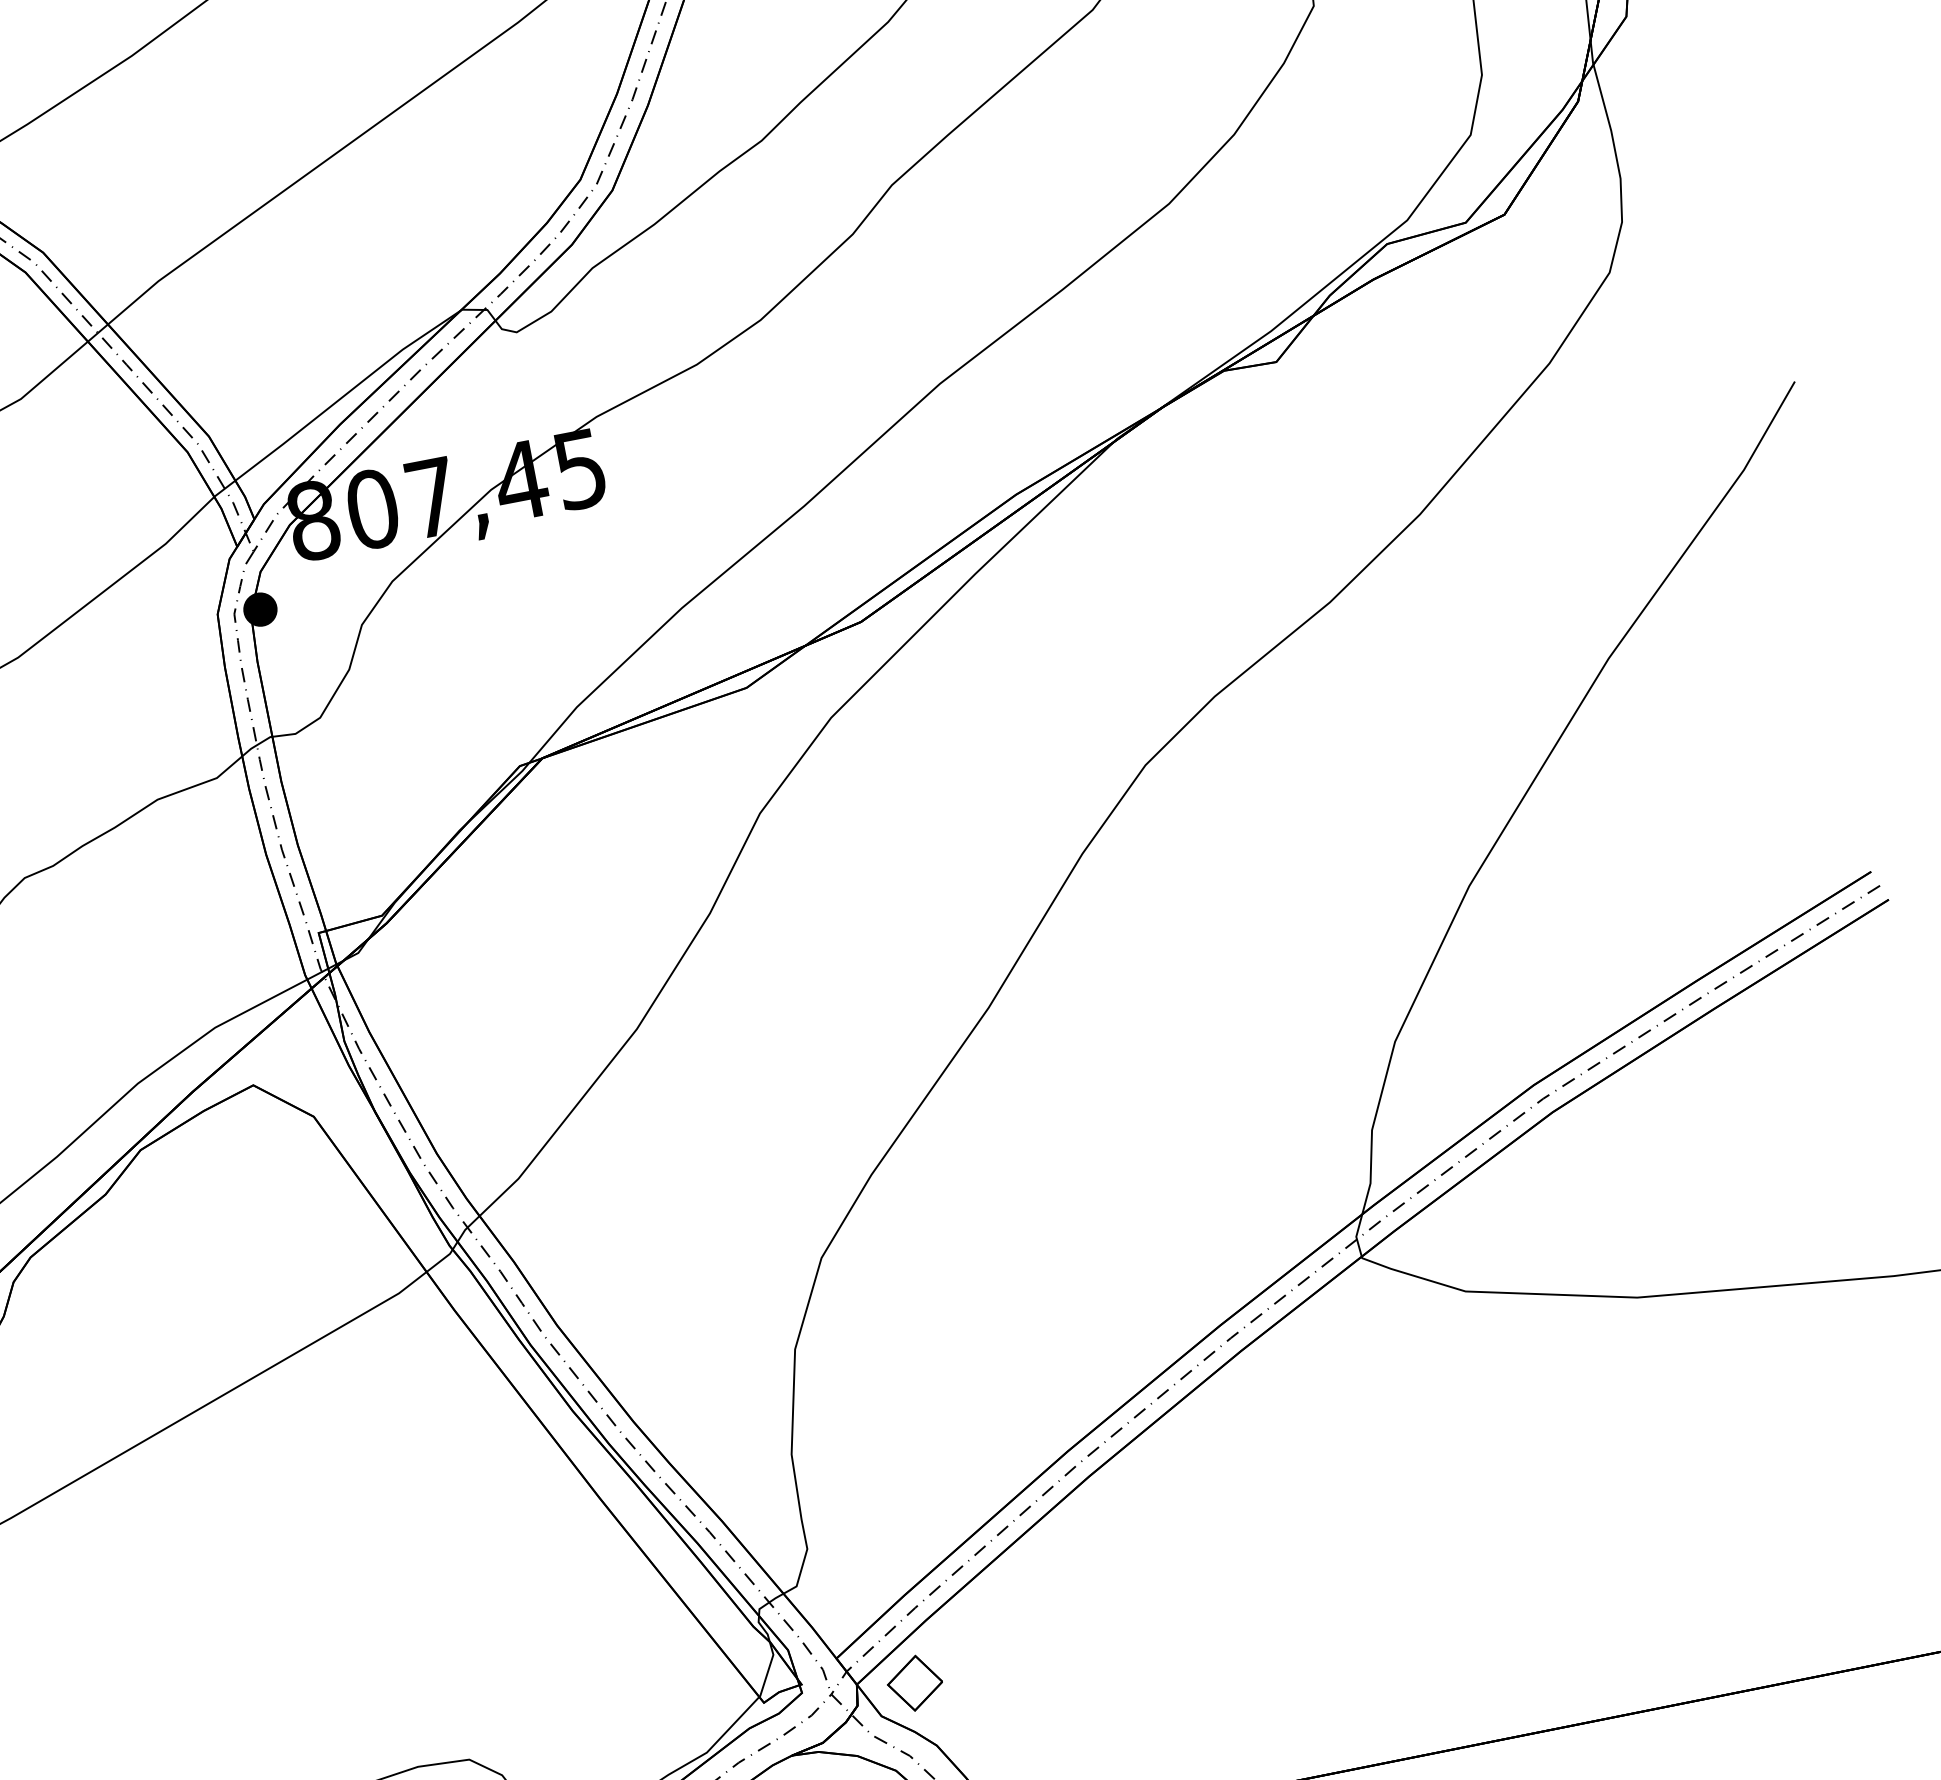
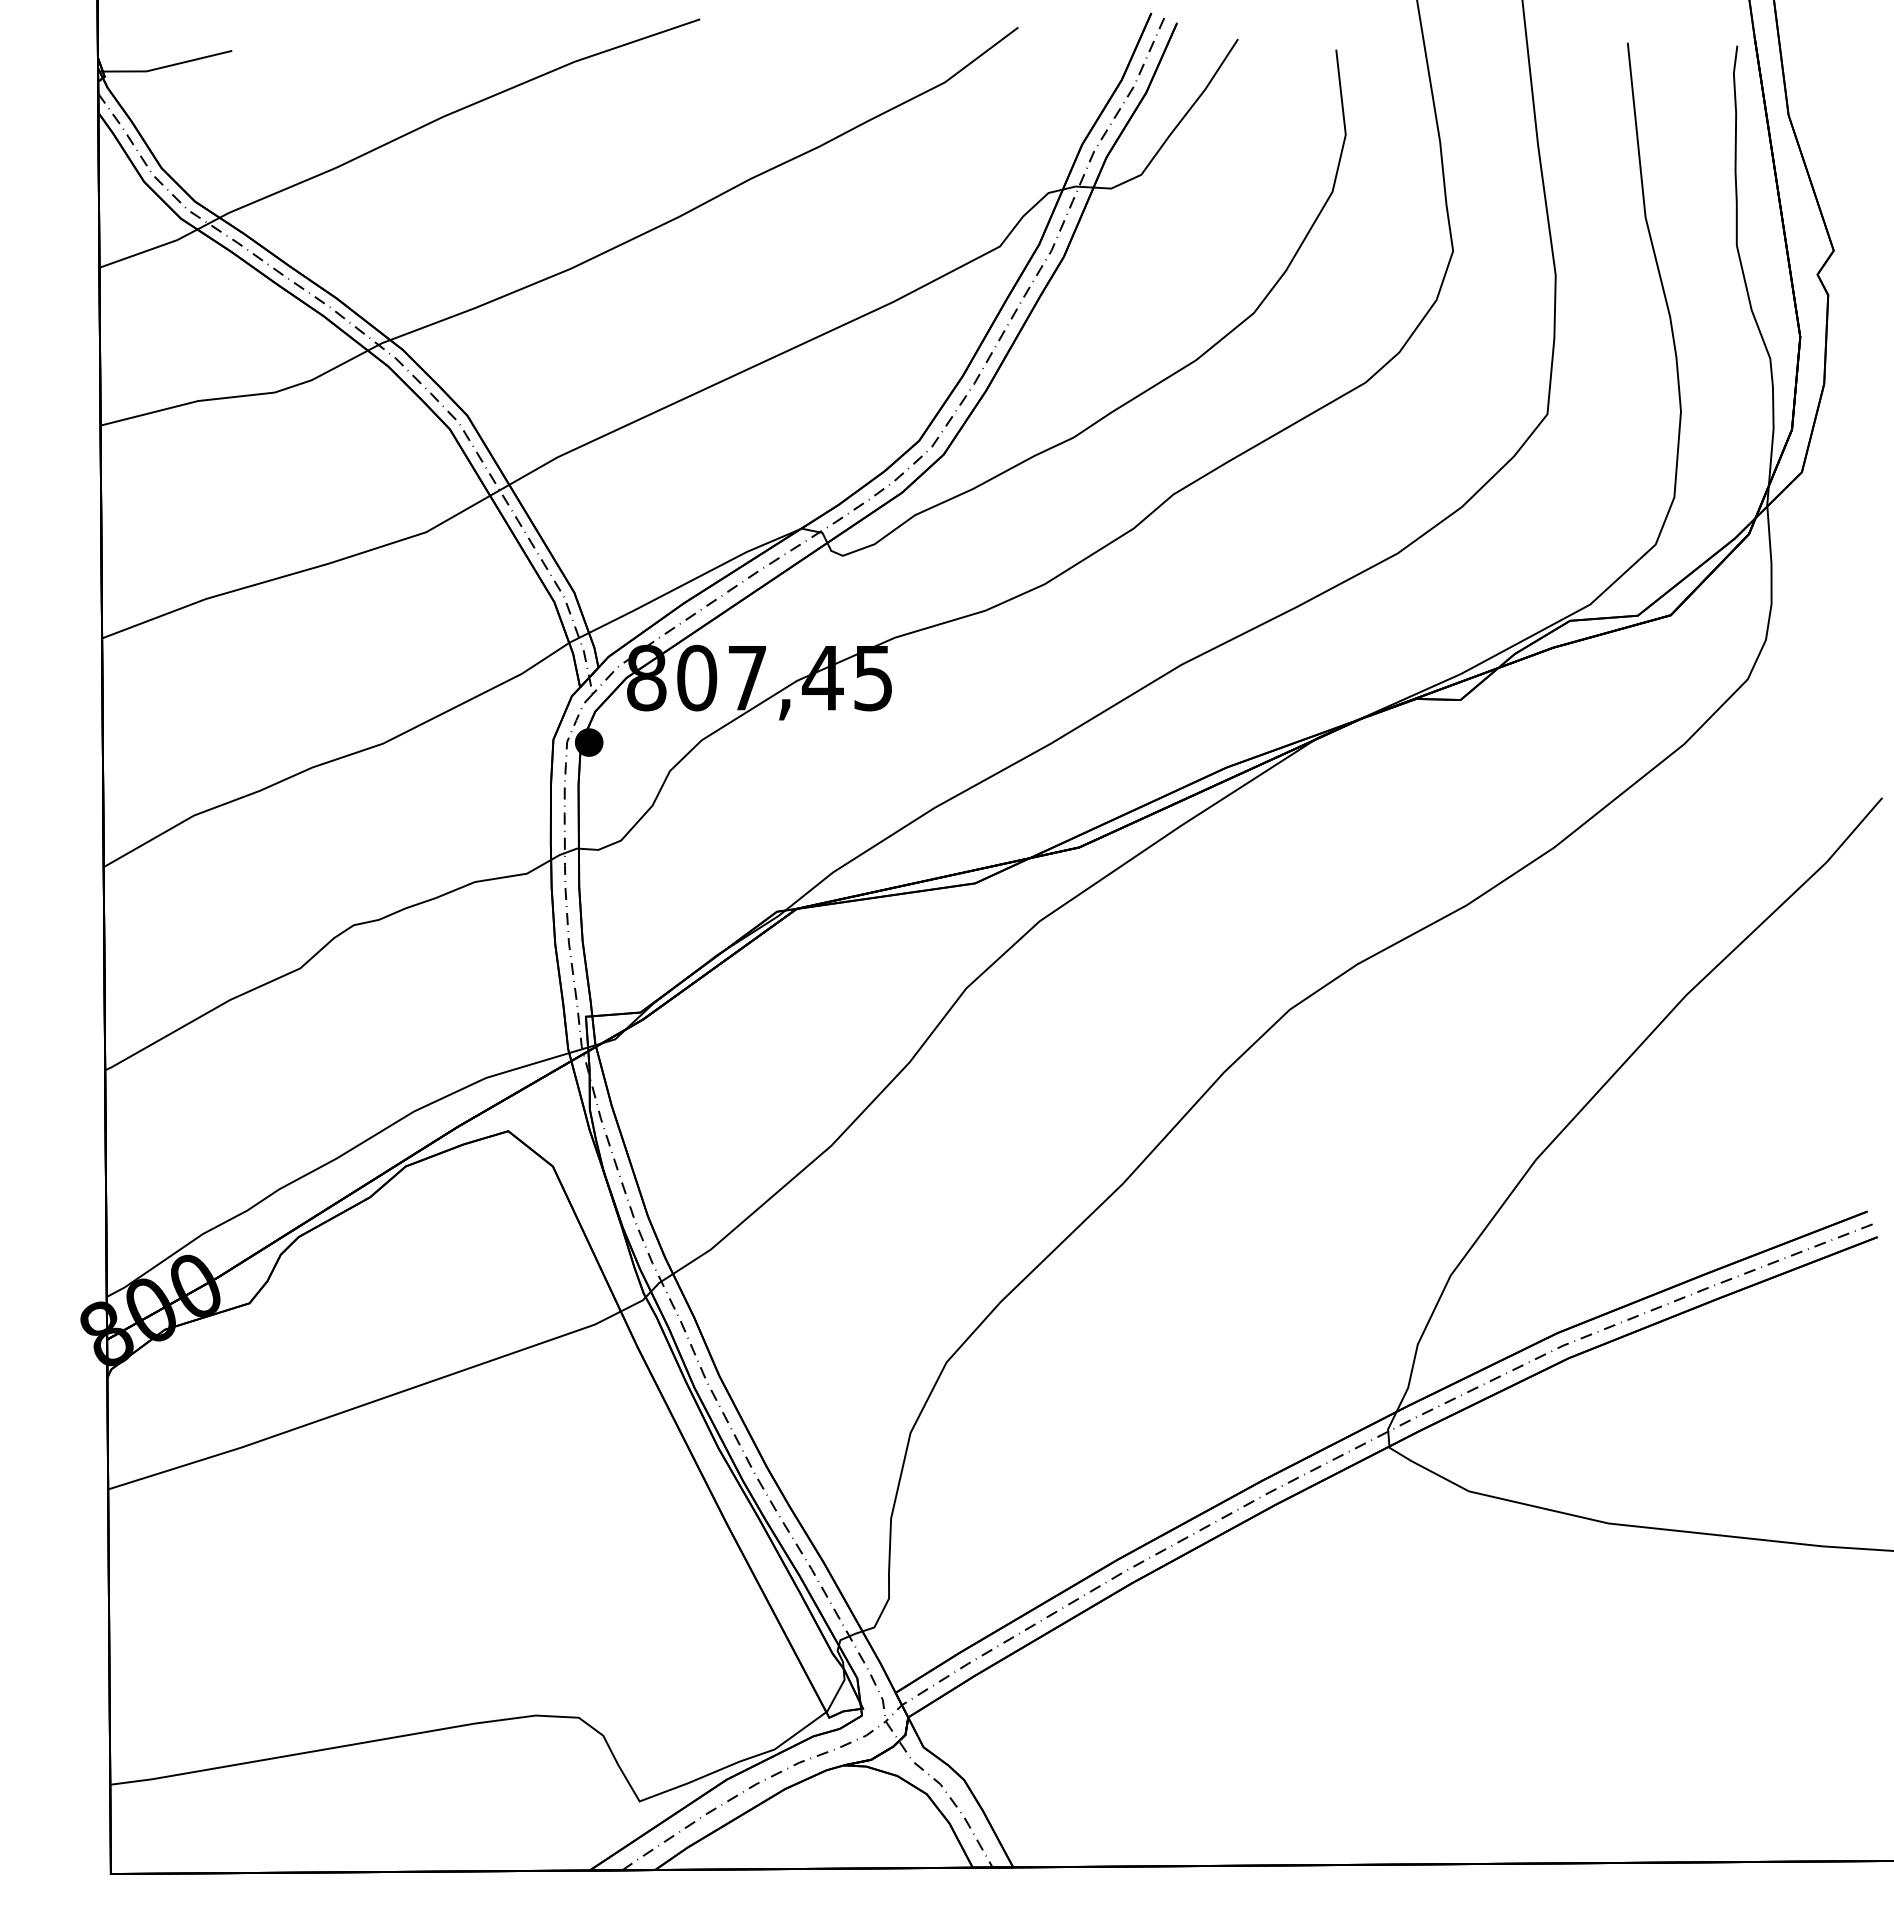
part: (914, 1683) -> (955, 1725), removed

